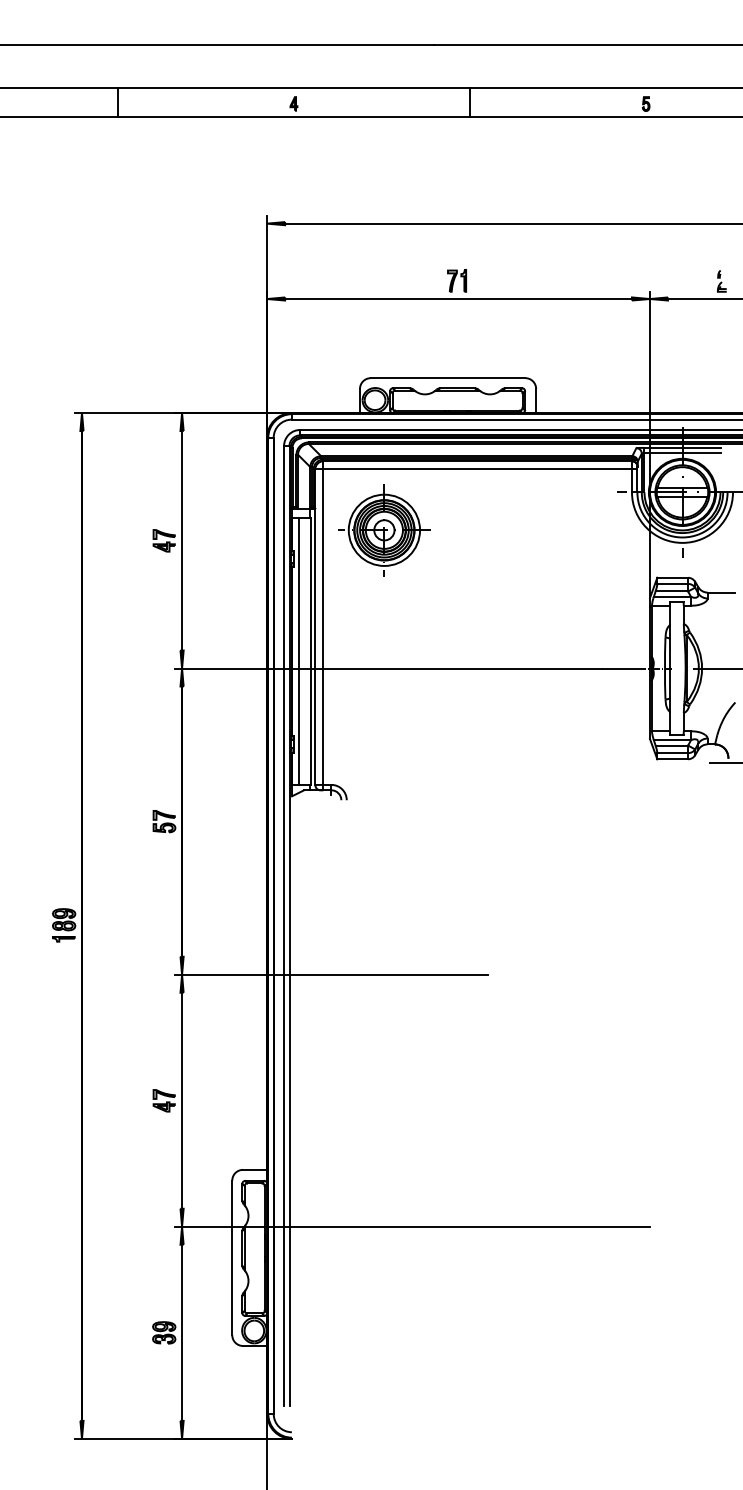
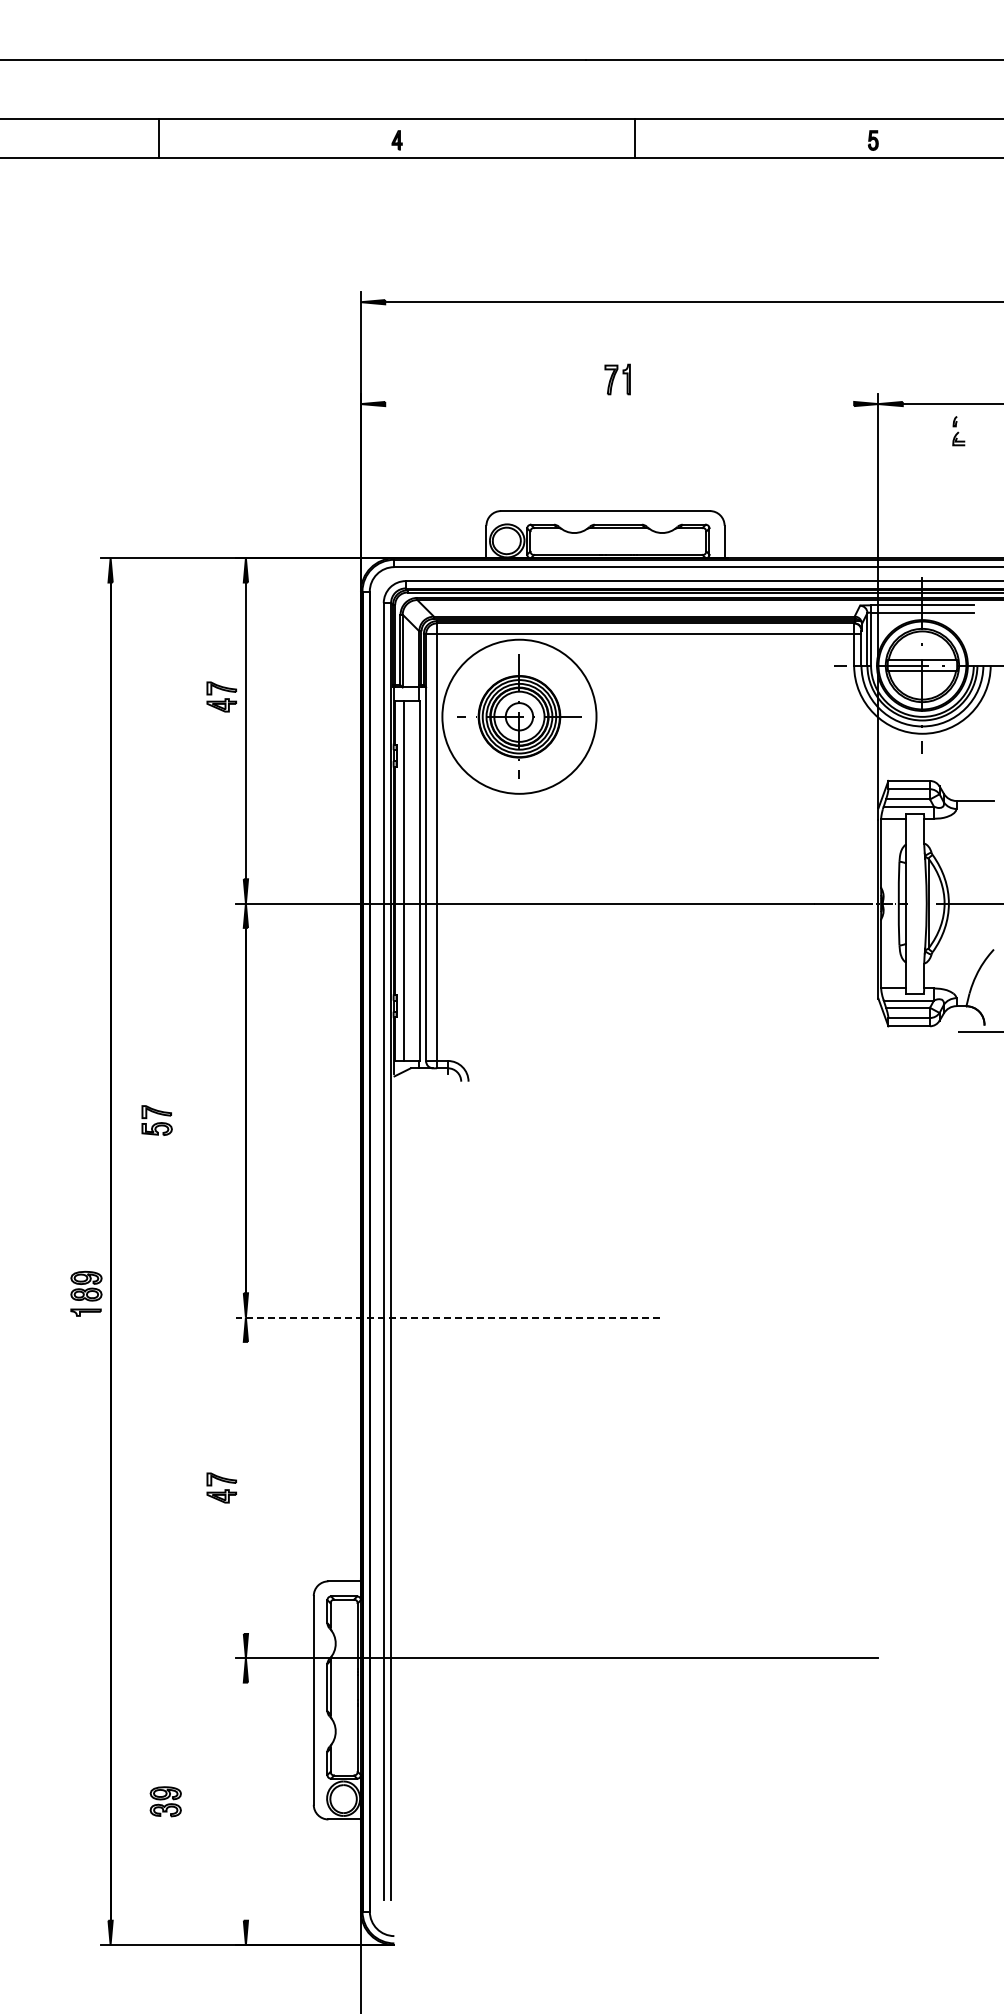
part: (721, 281) -> (958, 431), moved
line: (458, 299) -> (619, 404), removed
circle: (384, 530) -> (519, 716), size x1.6
part: (164, 540) -> (221, 696), moved
part: (164, 821) -> (156, 1120), moved
part: (64, 925) -> (86, 1293), moved
line: (331, 974) -> (447, 1317), solid -> dashed
line: (181, 1100) -> (245, 1487), removed
part: (164, 1332) -> (165, 1801), moved
line: (181, 1332) -> (245, 1801), removed

